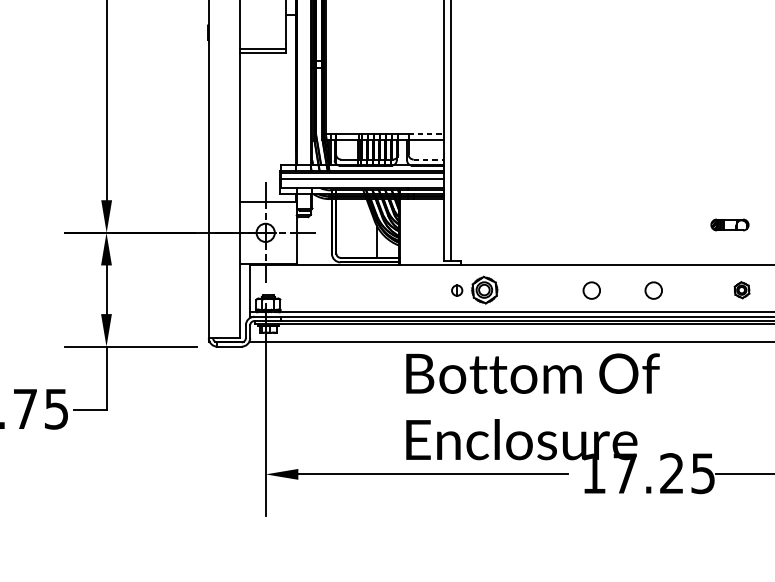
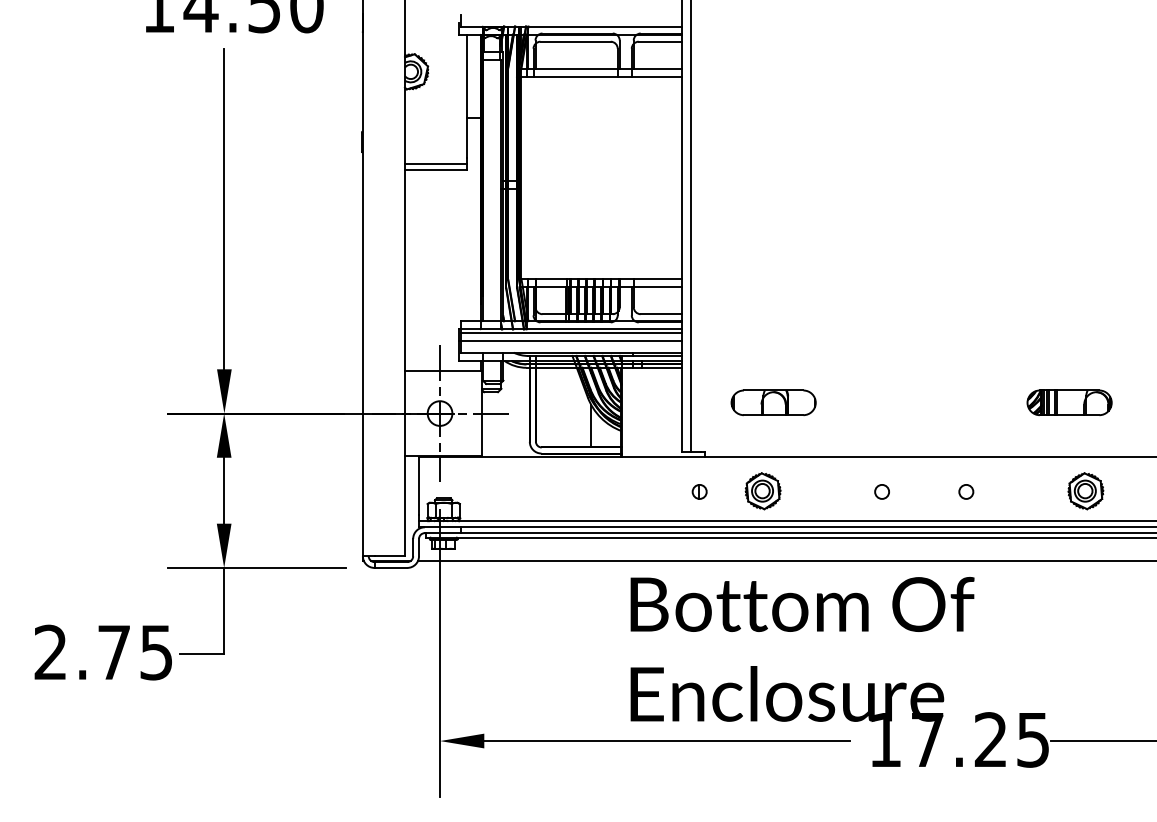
line: (426, 133) -> (658, 279), dashed -> solid
line: (429, 159) -> (661, 314), dashed -> solid
part: (511, 224) -> (773, 402), added
part: (729, 224) -> (1069, 402), size x1.67
part: (484, 290) -> (762, 491), moved
circle: (591, 290) -> (881, 491), size x0.62
circle: (653, 290) -> (966, 491), size x0.62
part: (741, 290) -> (1085, 491), size x1.67

